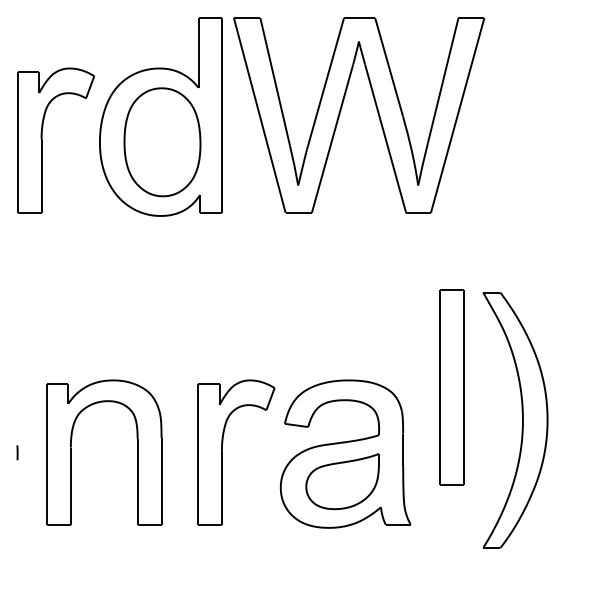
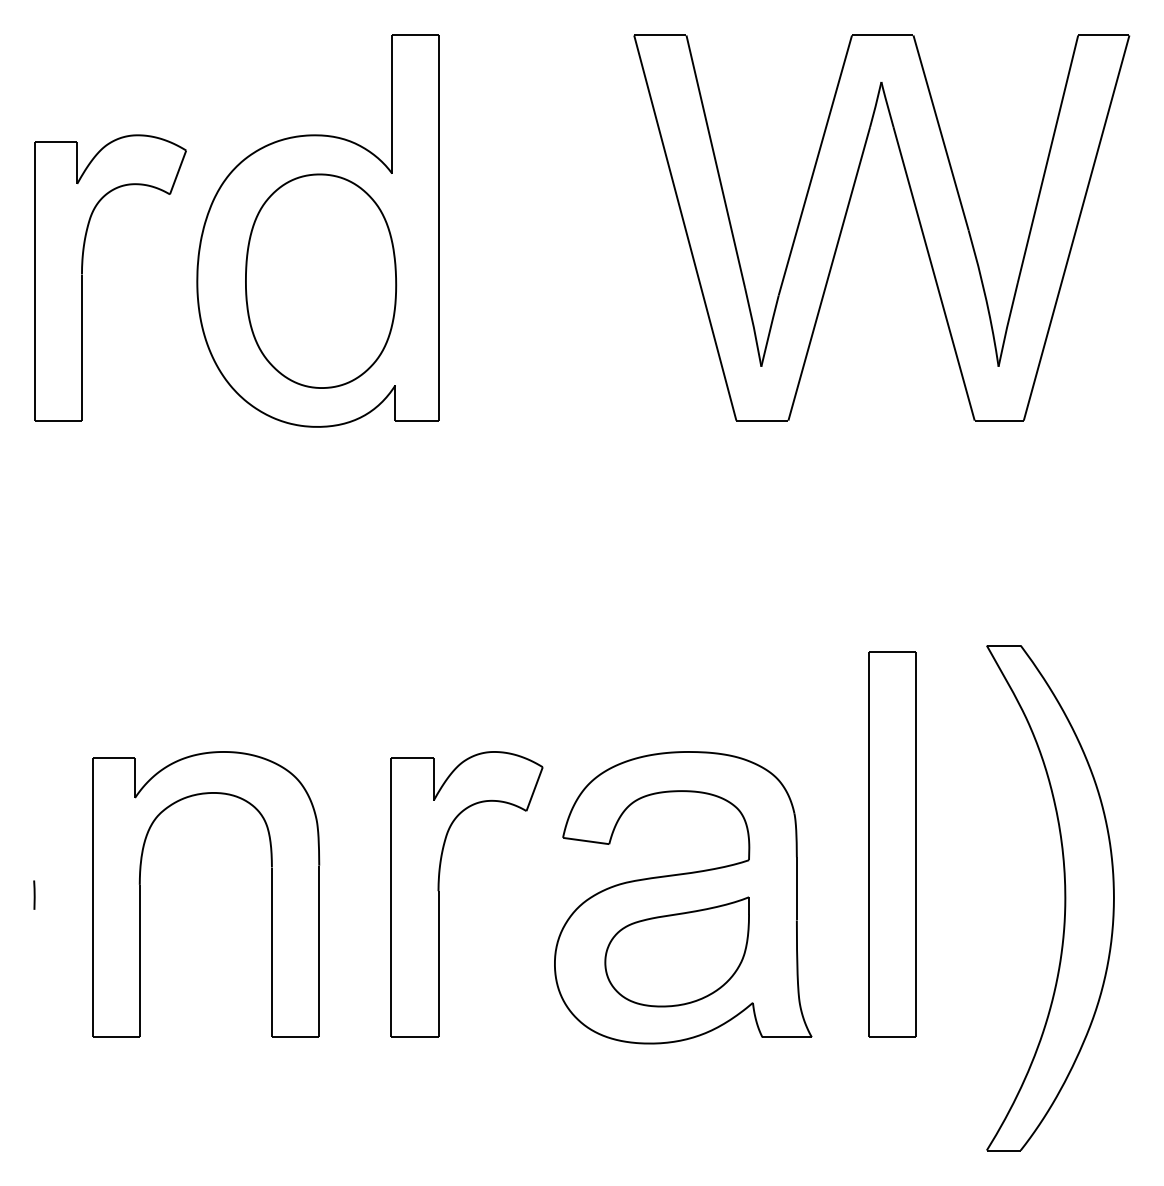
part: (376, 110) -> (916, 218), moved
part: (451, 387) -> (892, 845), moved
part: (522, 420) -> (1064, 898), moved

